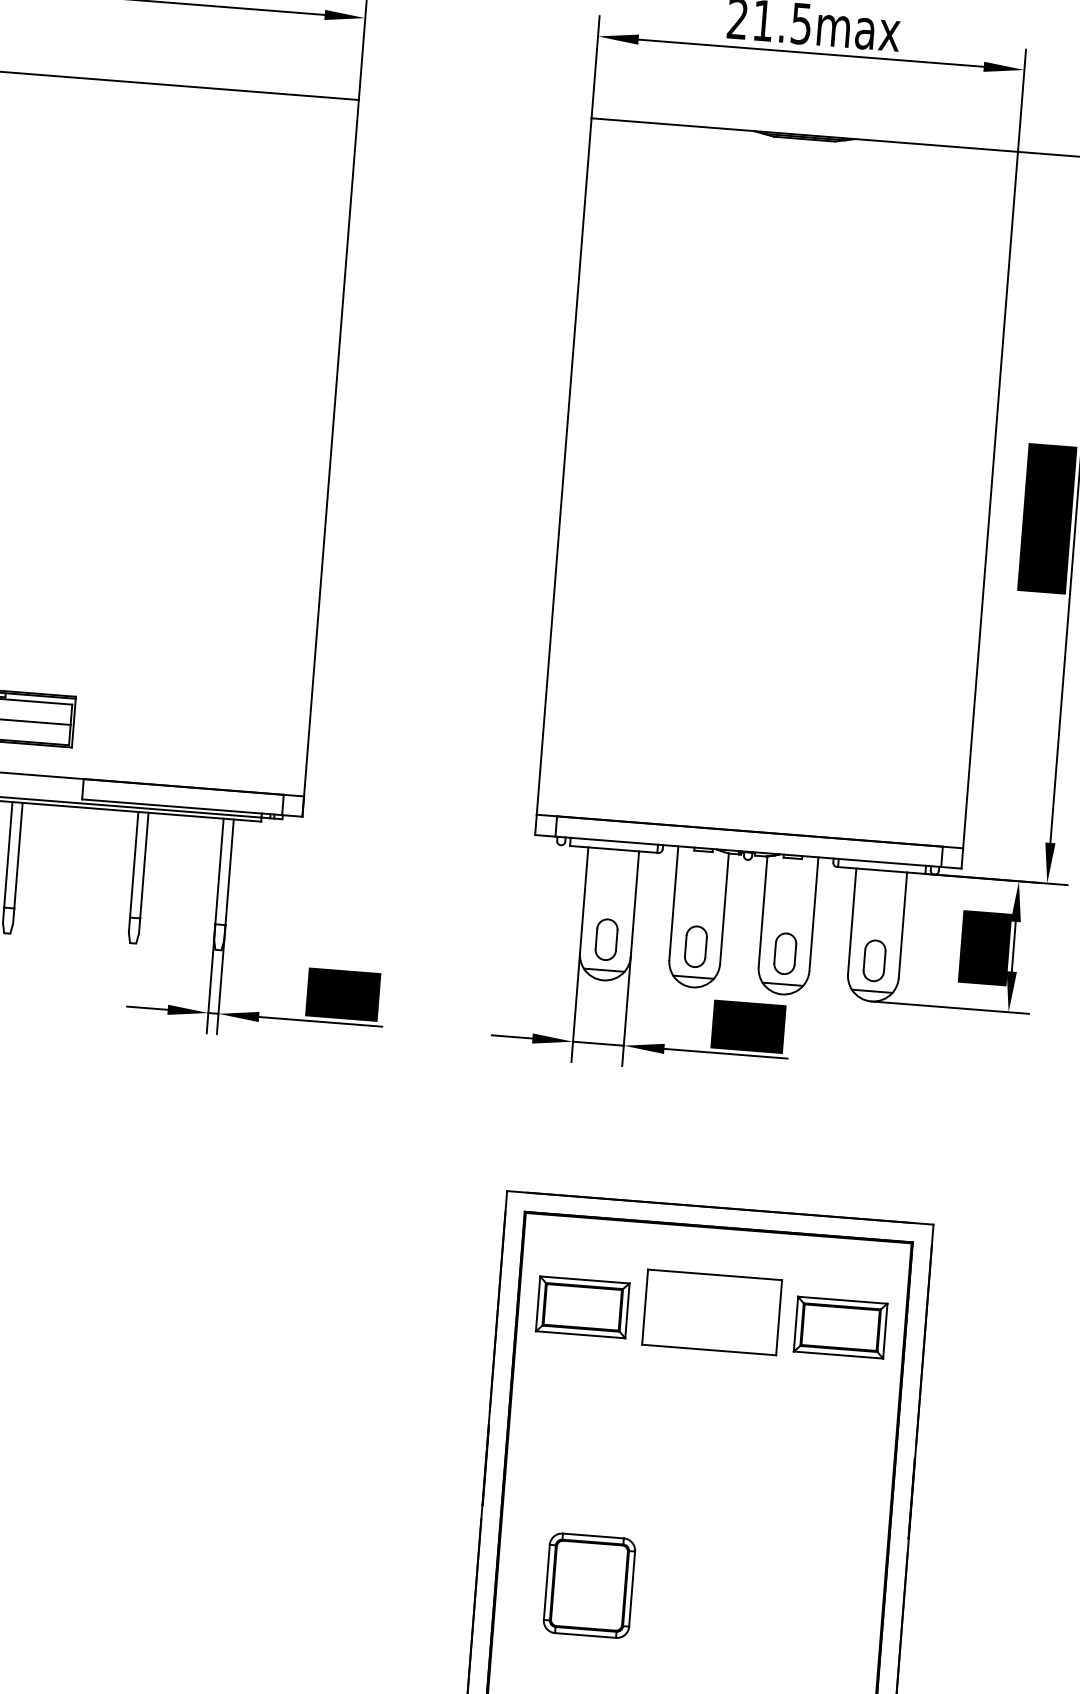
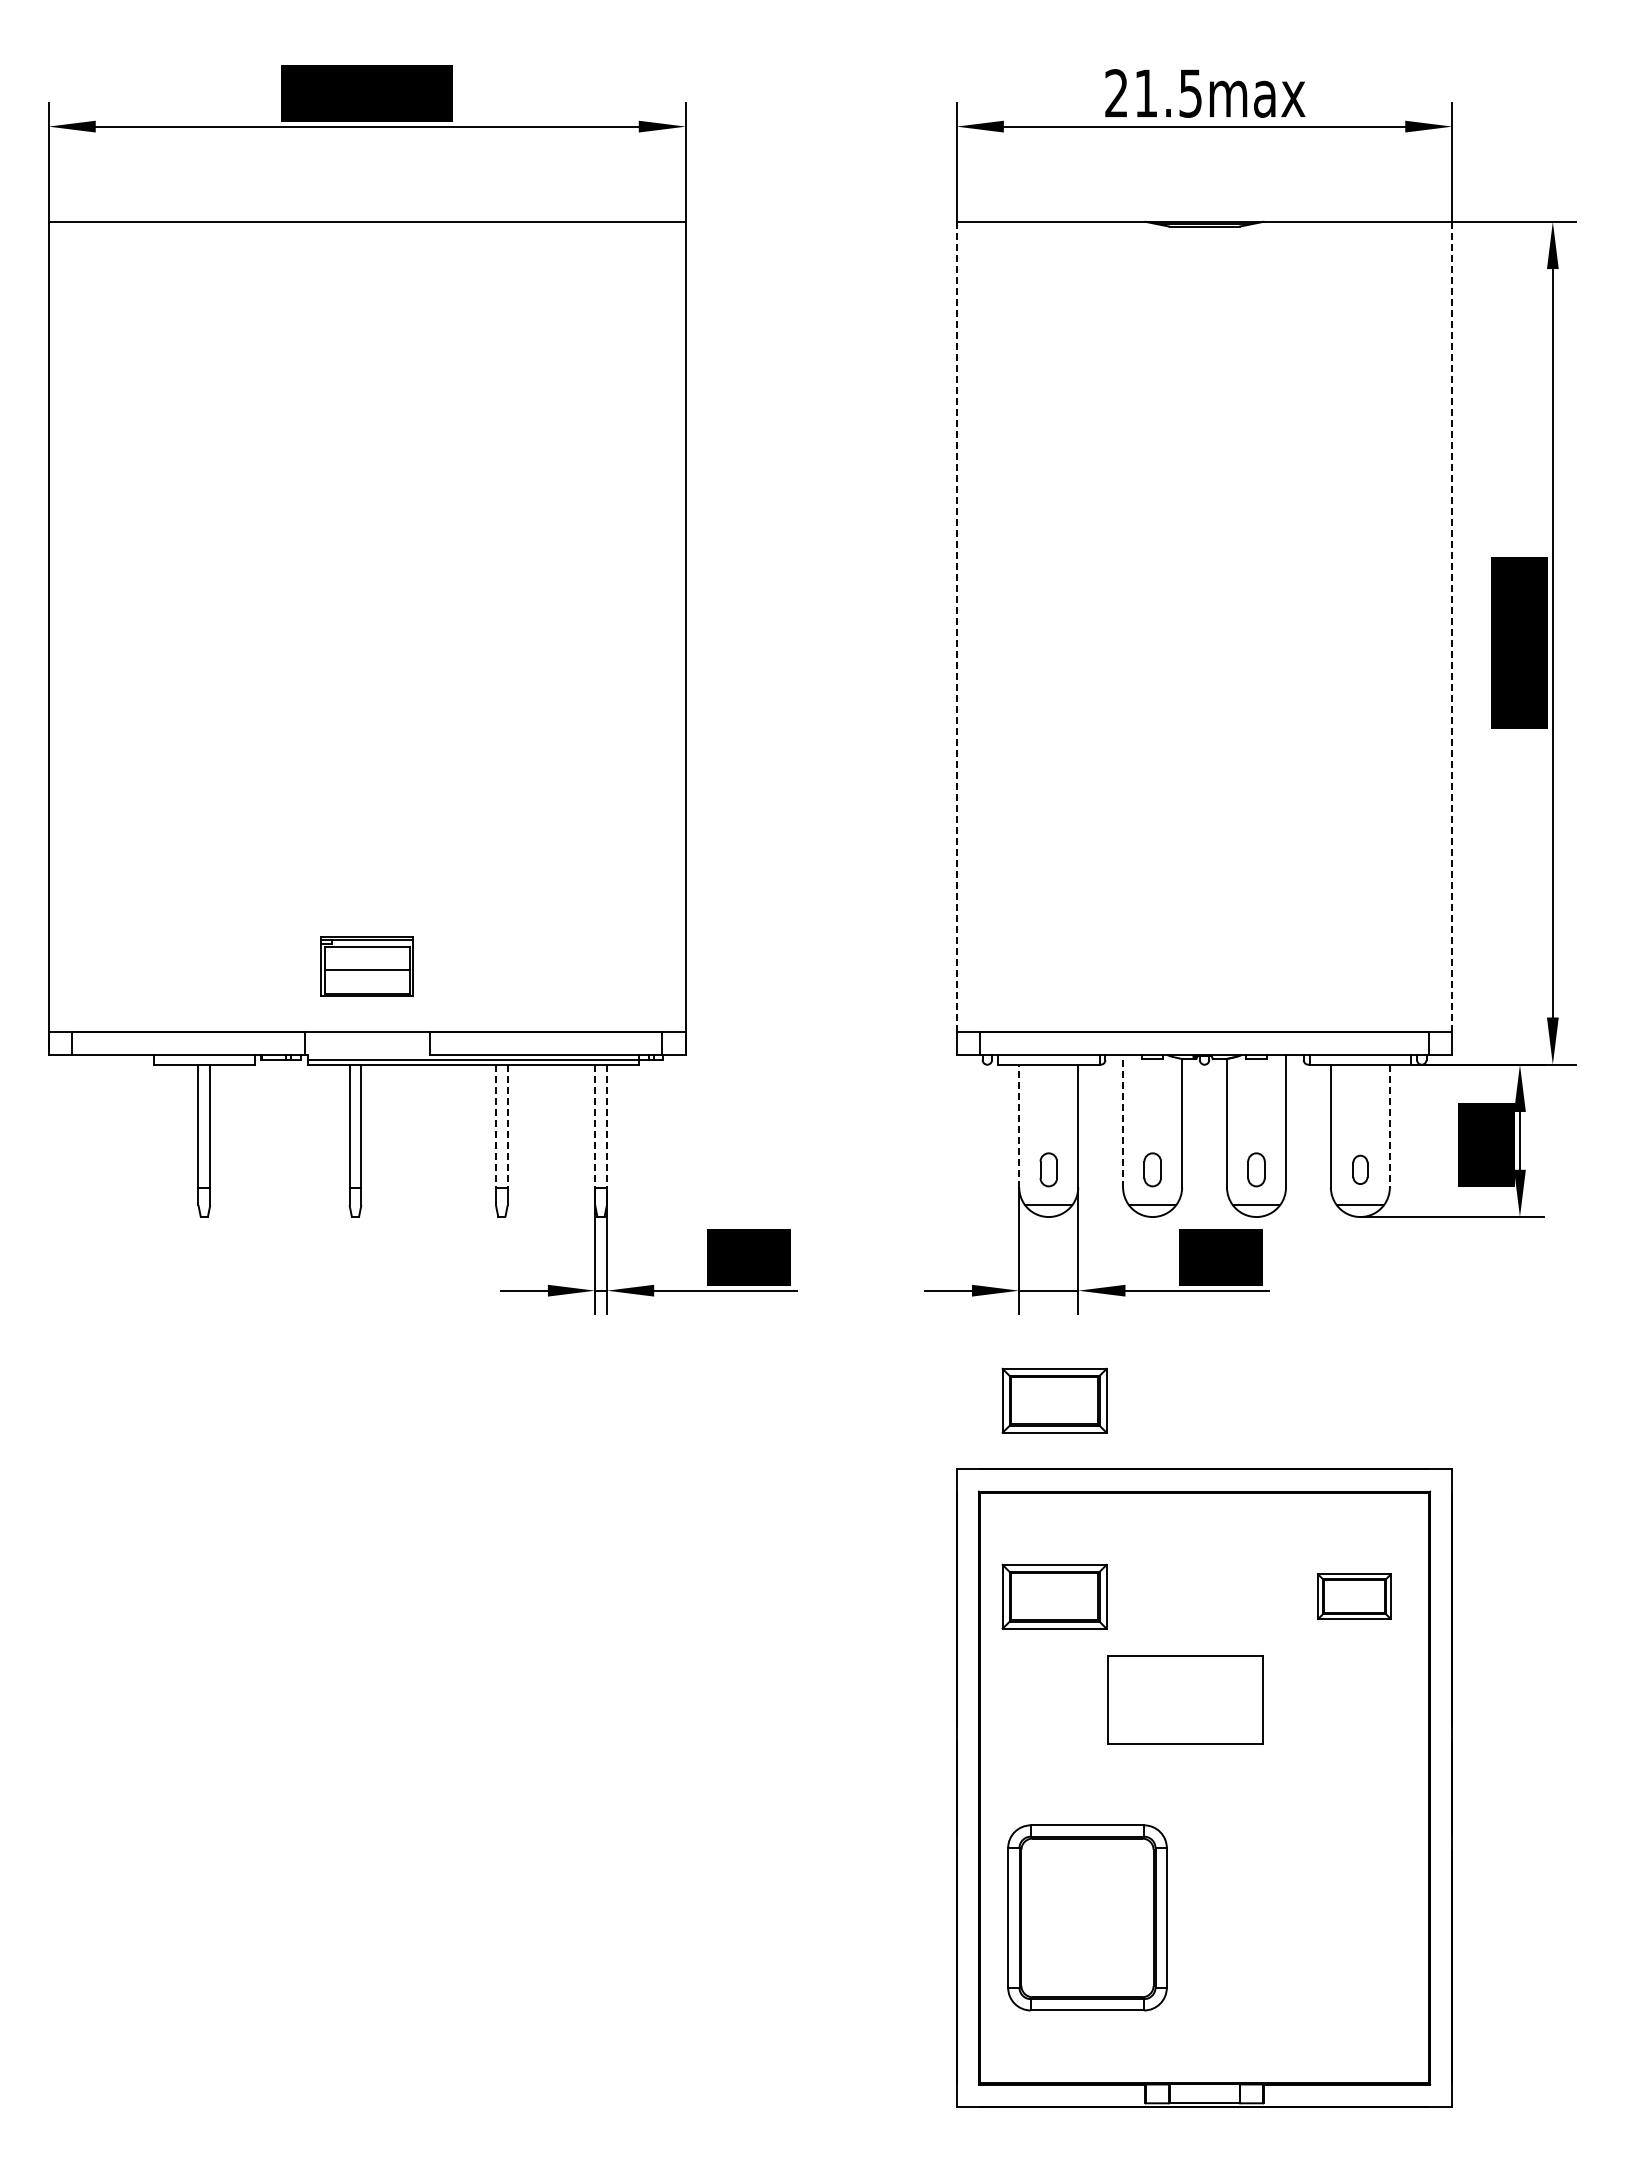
line: (564, 466) -> (956, 626), solid -> dashed
line: (990, 499) -> (1452, 626), solid -> dashed
line: (133, 865) -> (495, 1126), solid -> dashed
line: (144, 865) -> (507, 1126), solid -> dashed
line: (219, 871) -> (595, 1126), solid -> dashed
line: (229, 872) -> (606, 1126), solid -> dashed
line: (584, 899) -> (1019, 1125), solid -> dashed
line: (674, 902) -> (1123, 1120), solid -> dashed
line: (902, 925) -> (1389, 1126), solid -> dashed
part: (606, 939) -> (1048, 1169), size x0.7
part: (695, 946) -> (1152, 1169), size x0.7
part: (785, 953) -> (1256, 1169), size x0.7
part: (874, 960) -> (1360, 1169), size x0.6
part: (595, 1138) -> (1054, 1400), added
part: (712, 1312) -> (1185, 1699), moved
part: (840, 1327) -> (1354, 1596), size x0.7
part: (589, 1585) -> (1087, 1917), size x1.6

